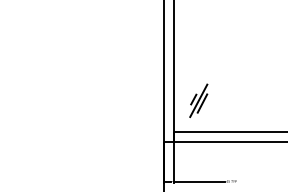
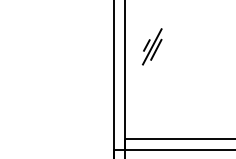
part: (198, 100) -> (151, 46), moved

